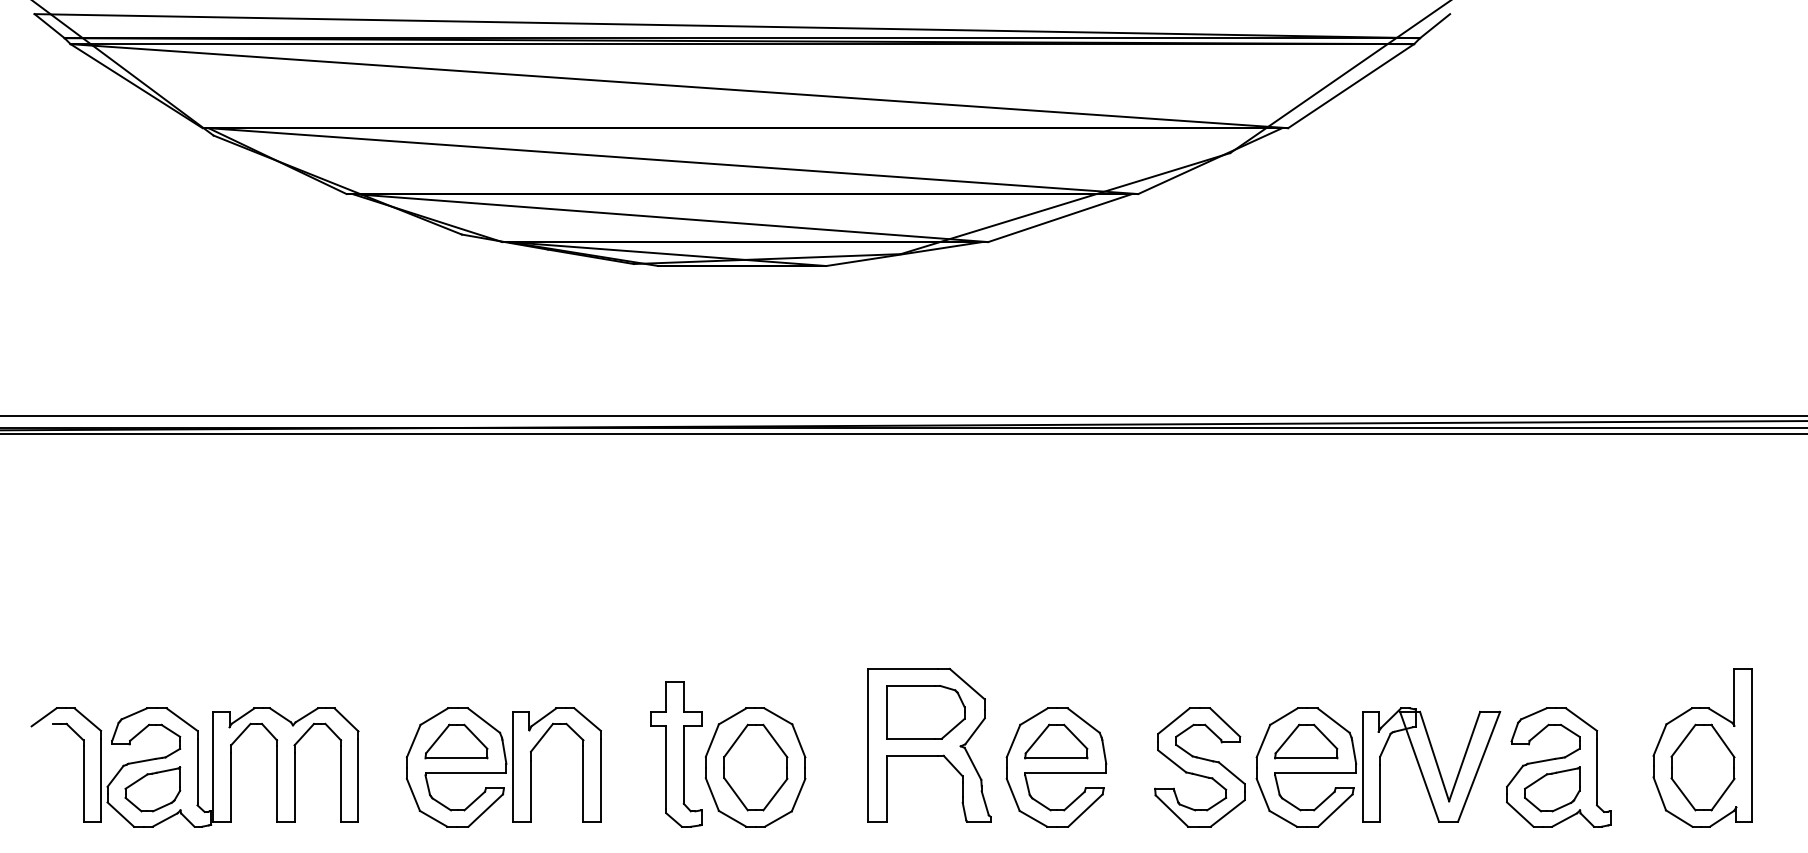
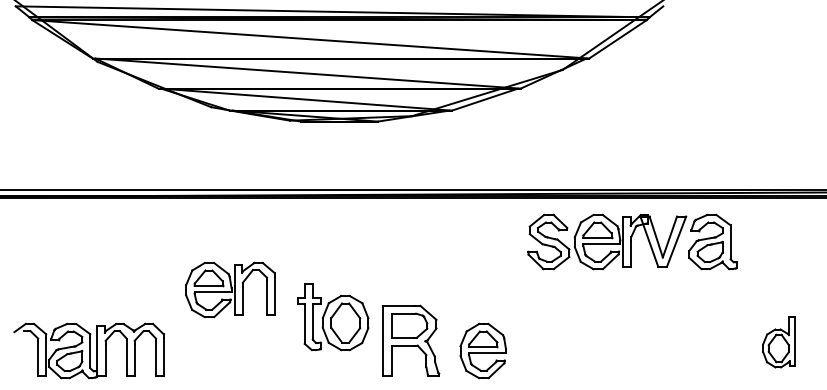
part: (930, 744) -> (411, 340), moved
part: (1701, 748) -> (778, 342), size x0.7
part: (729, 755) -> (333, 317), moved
part: (503, 766) -> (230, 289), moved
part: (1382, 766) -> (632, 241), moved

